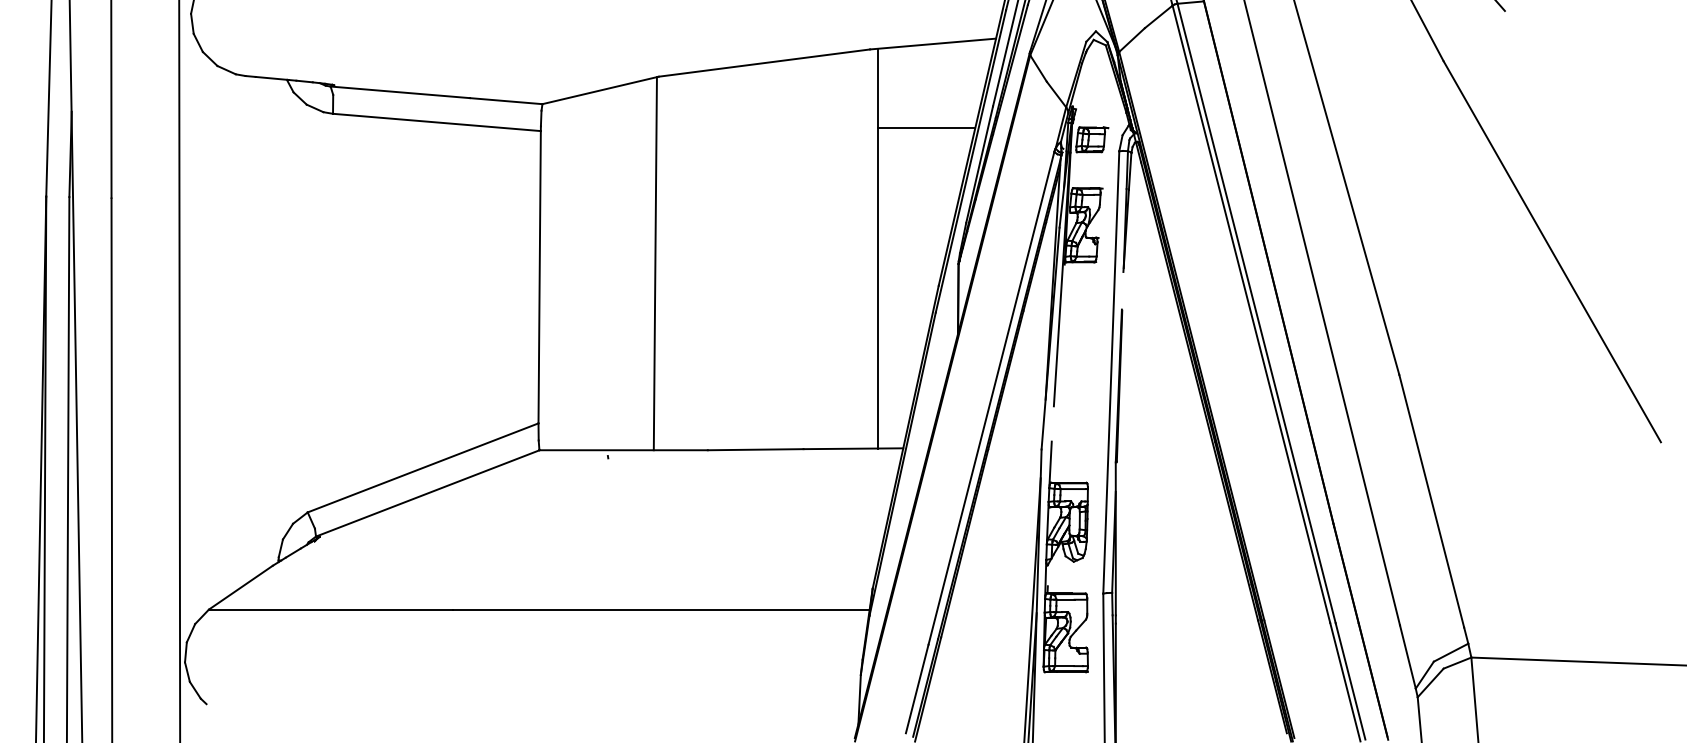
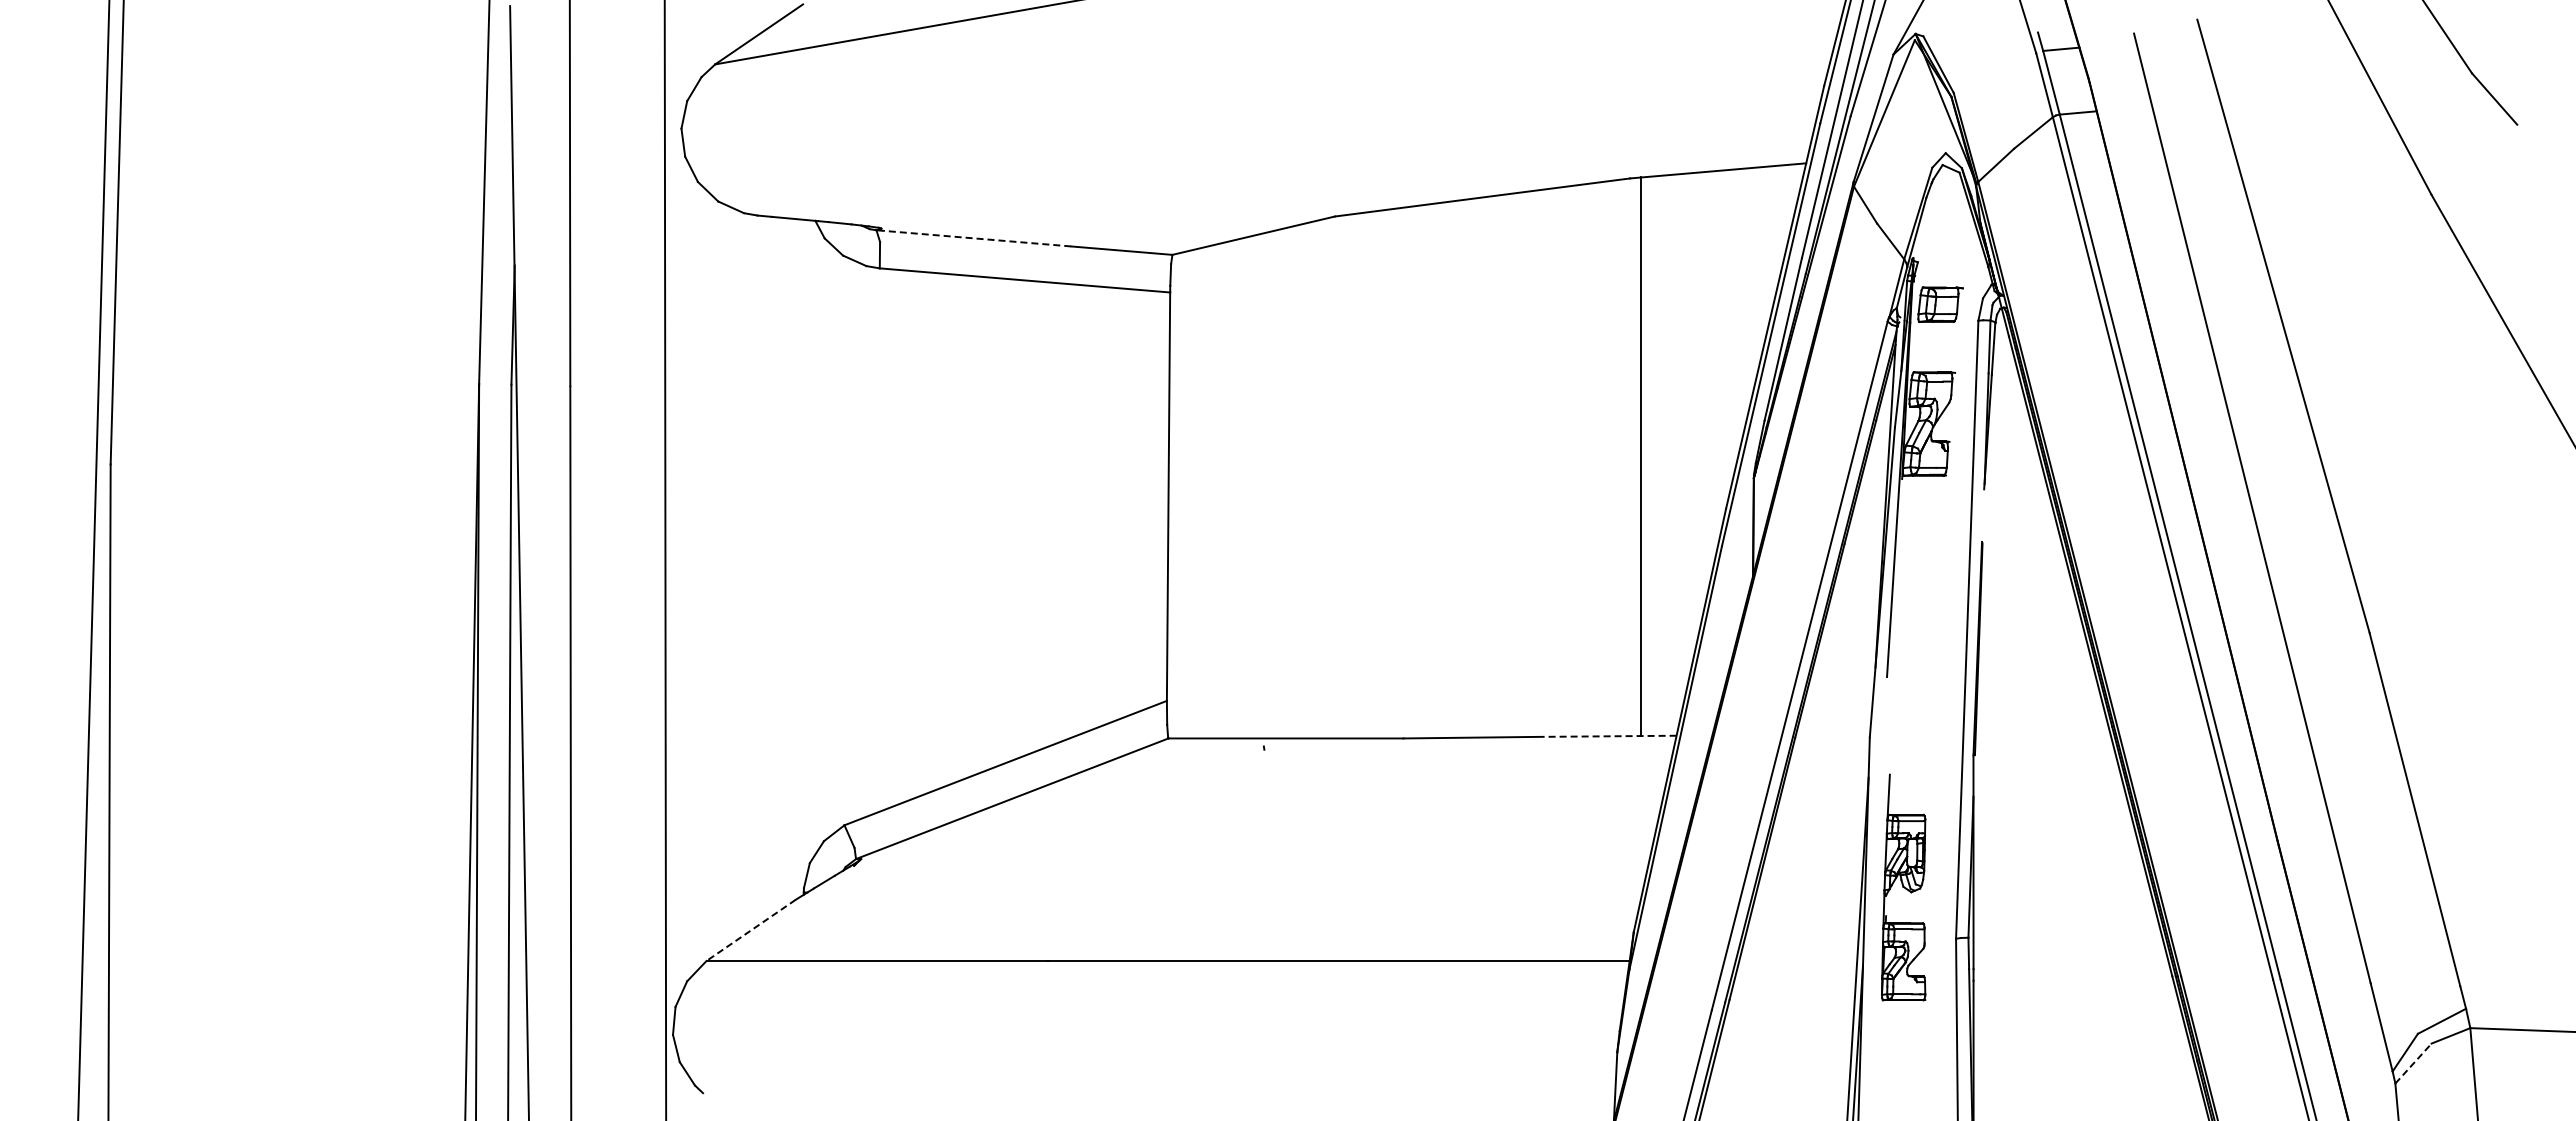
line: (400, 92) -> (973, 238), solid -> dashed
line: (926, 128) -> (1709, 288), removed
line: (655, 263) -> (1330, 477), removed
line: (853, 448) -> (1606, 736), solid -> dashed
part: (1065, 556) -> (1903, 887), size x0.7
line: (240, 587) -> (750, 930), solid -> dashed
line: (1430, 682) -> (2413, 1063), solid -> dashed

